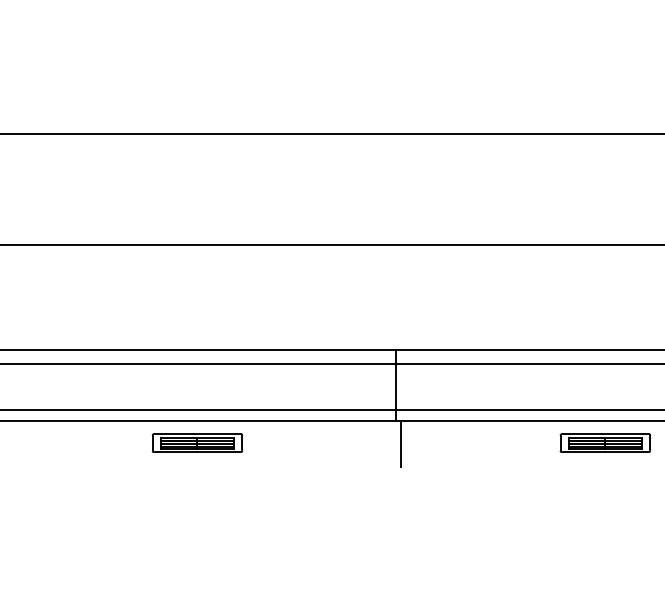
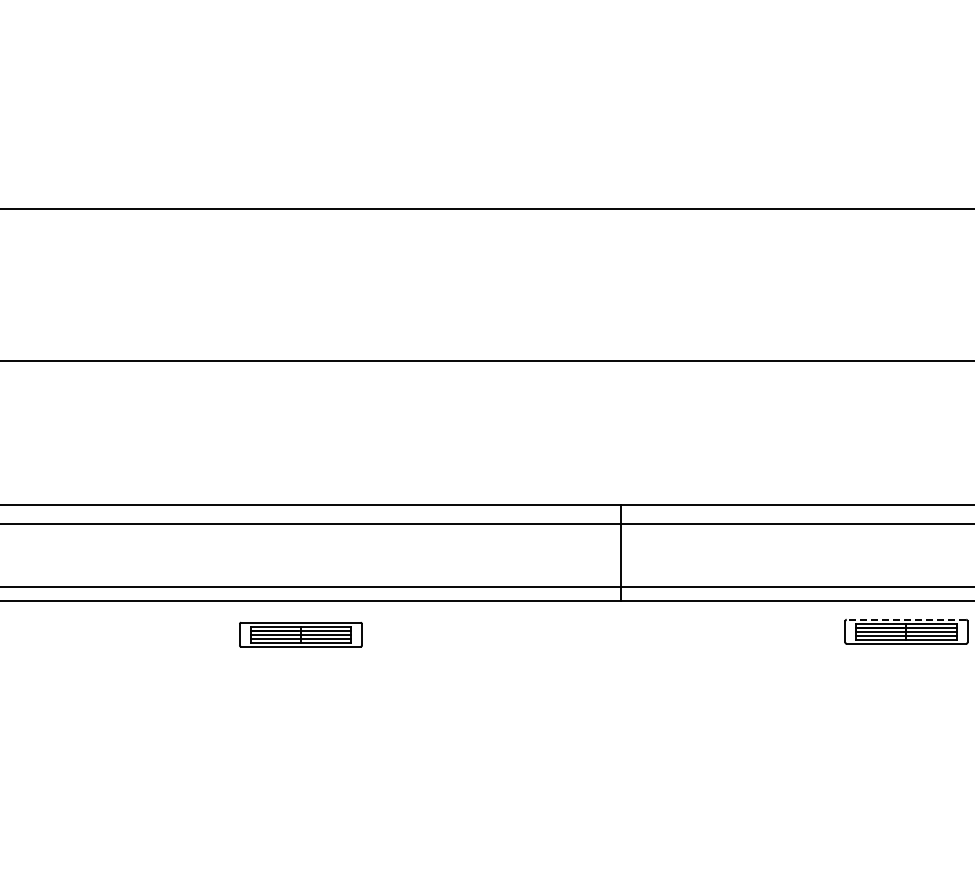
line: (605, 434) -> (906, 619), solid -> dashed
part: (197, 443) -> (300, 634), moved
line: (401, 443) -> (628, 632), removed

